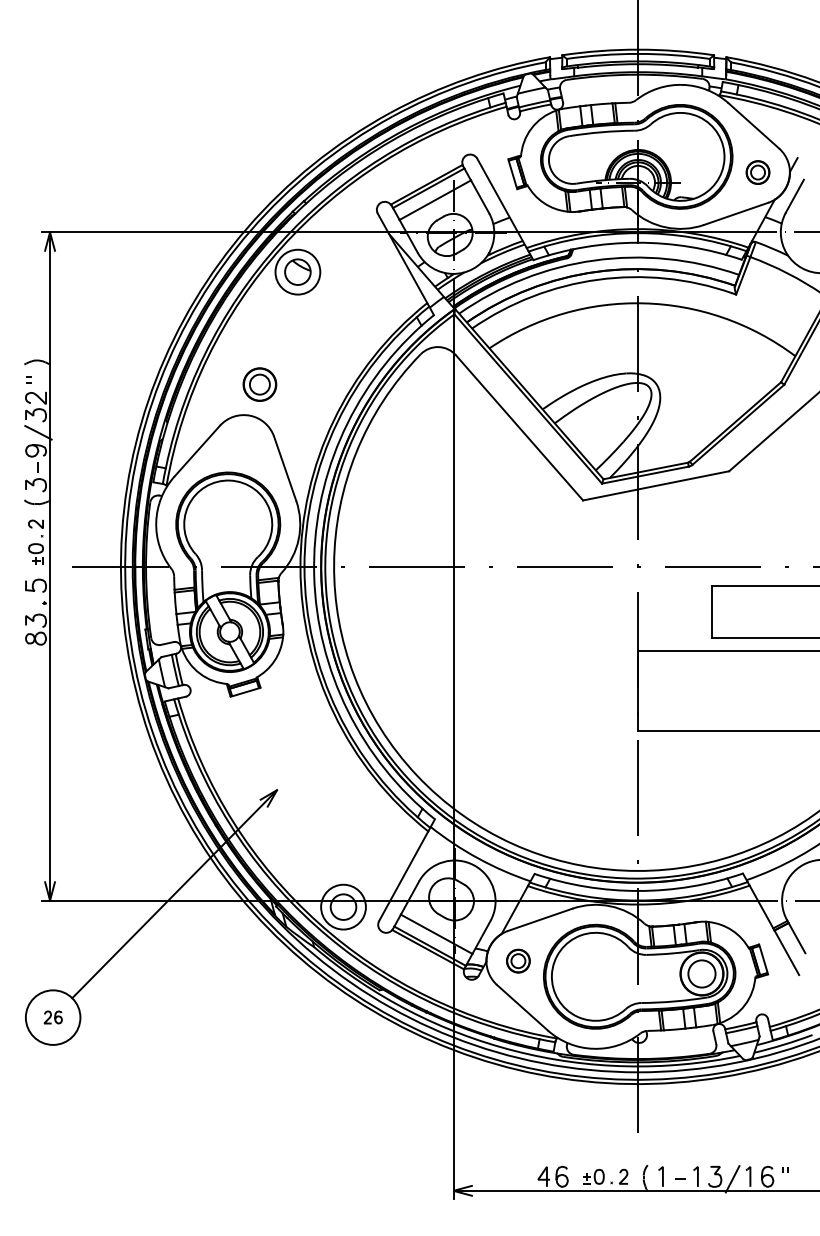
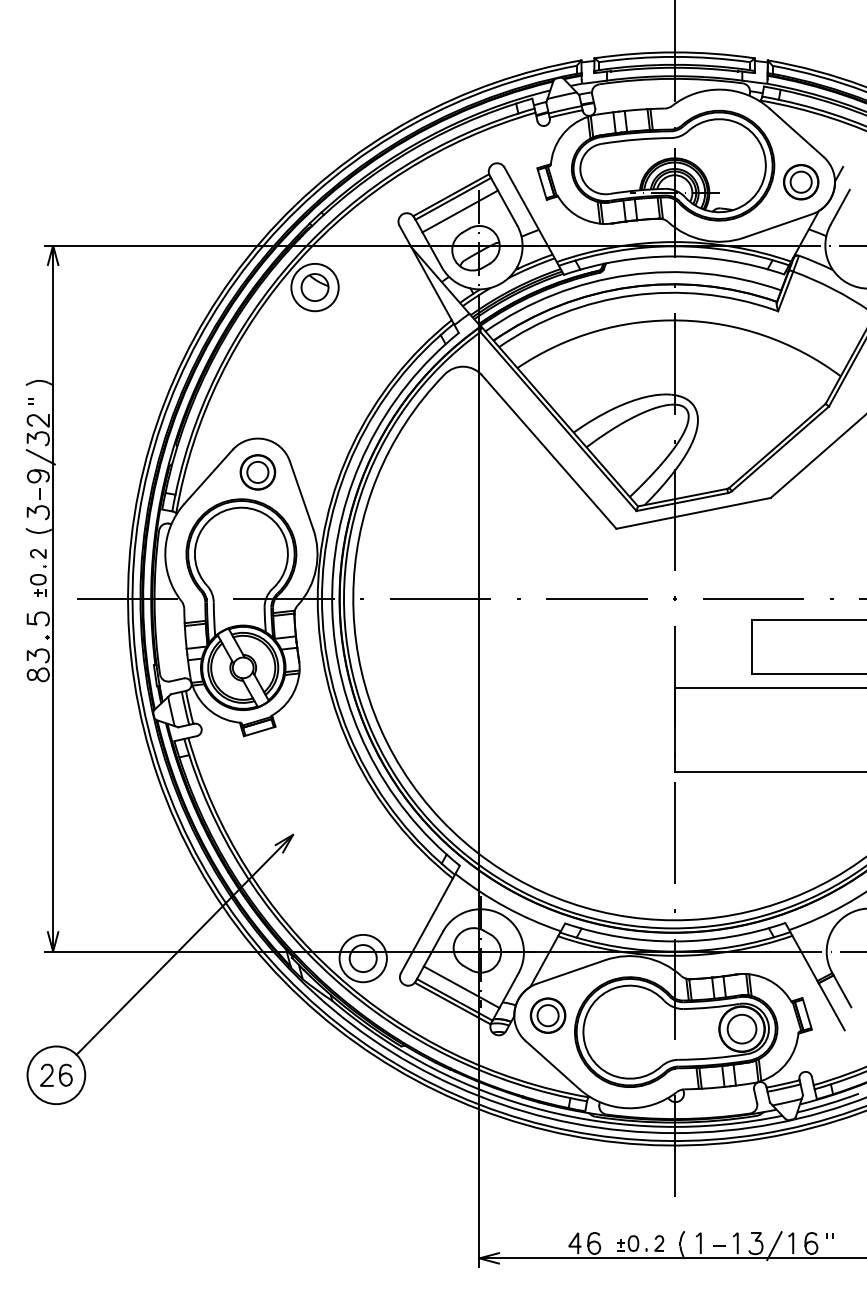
part: (758, 172) -> (801, 182), size x1.43
part: (259, 384) -> (257, 472), moved
part: (517, 961) -> (547, 1015), size x1.43
part: (53, 1016) -> (56, 1074), size x1.67

